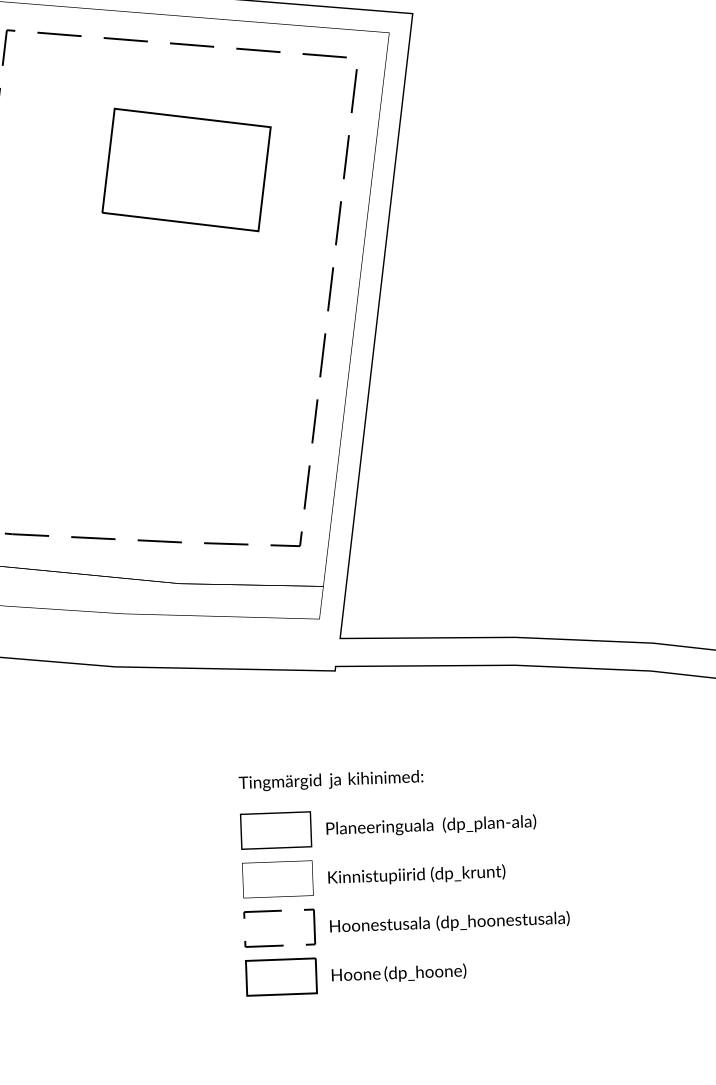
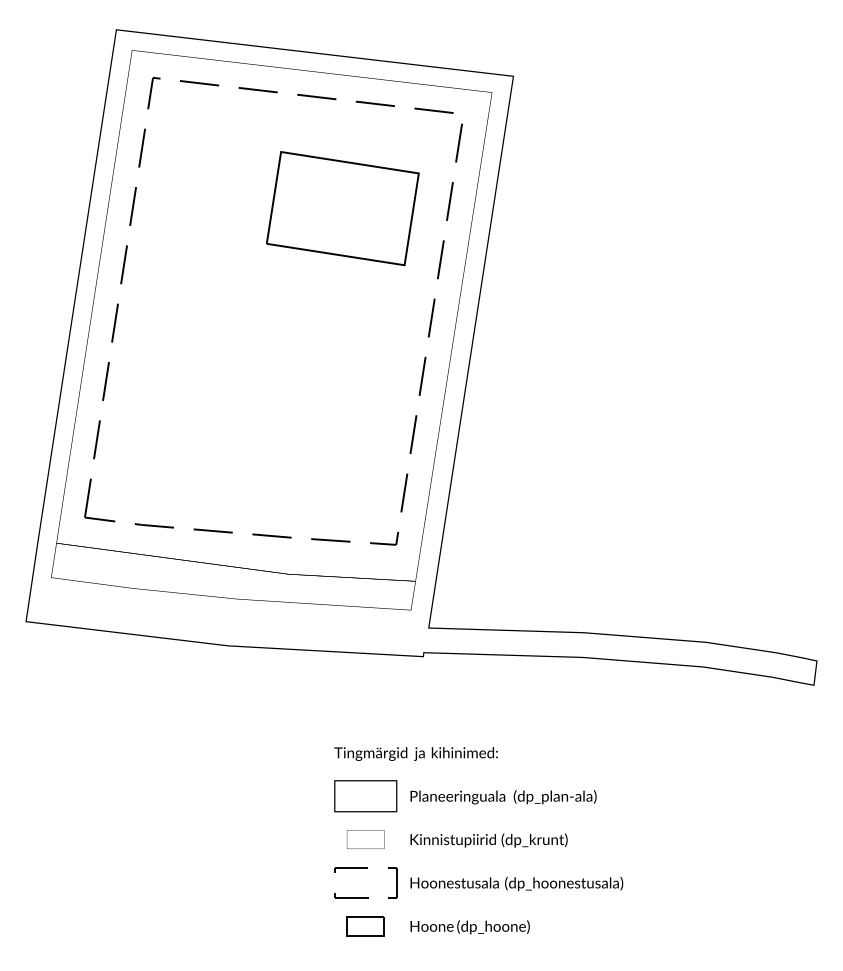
part: (186, 169) -> (342, 208), moved
part: (277, 879) -> (365, 839), size x0.6
part: (281, 977) -> (365, 926), size x0.6

